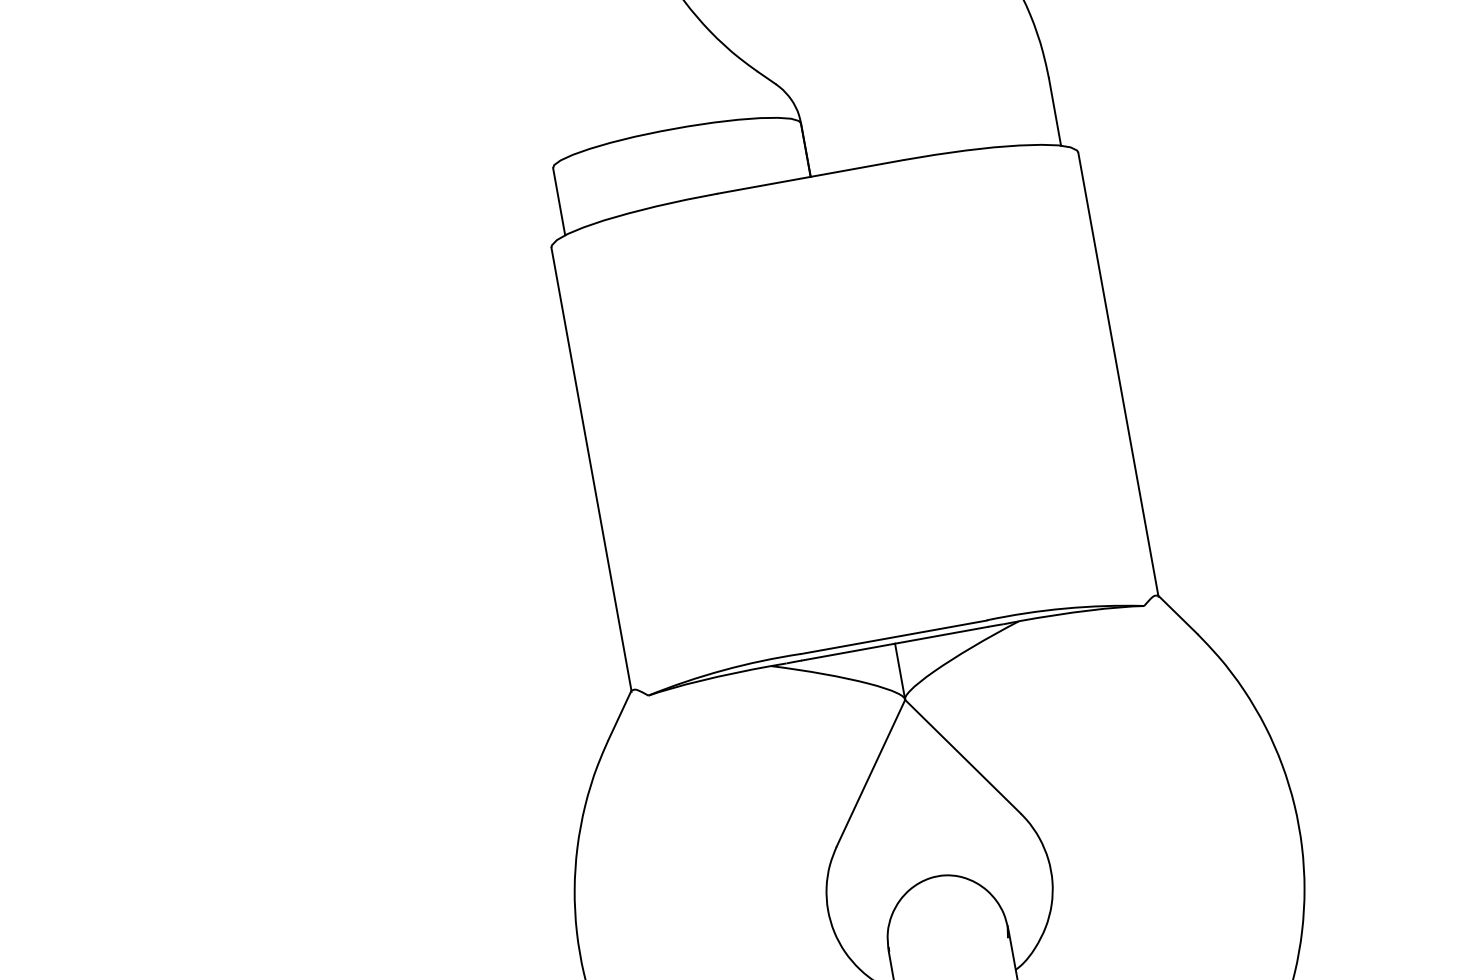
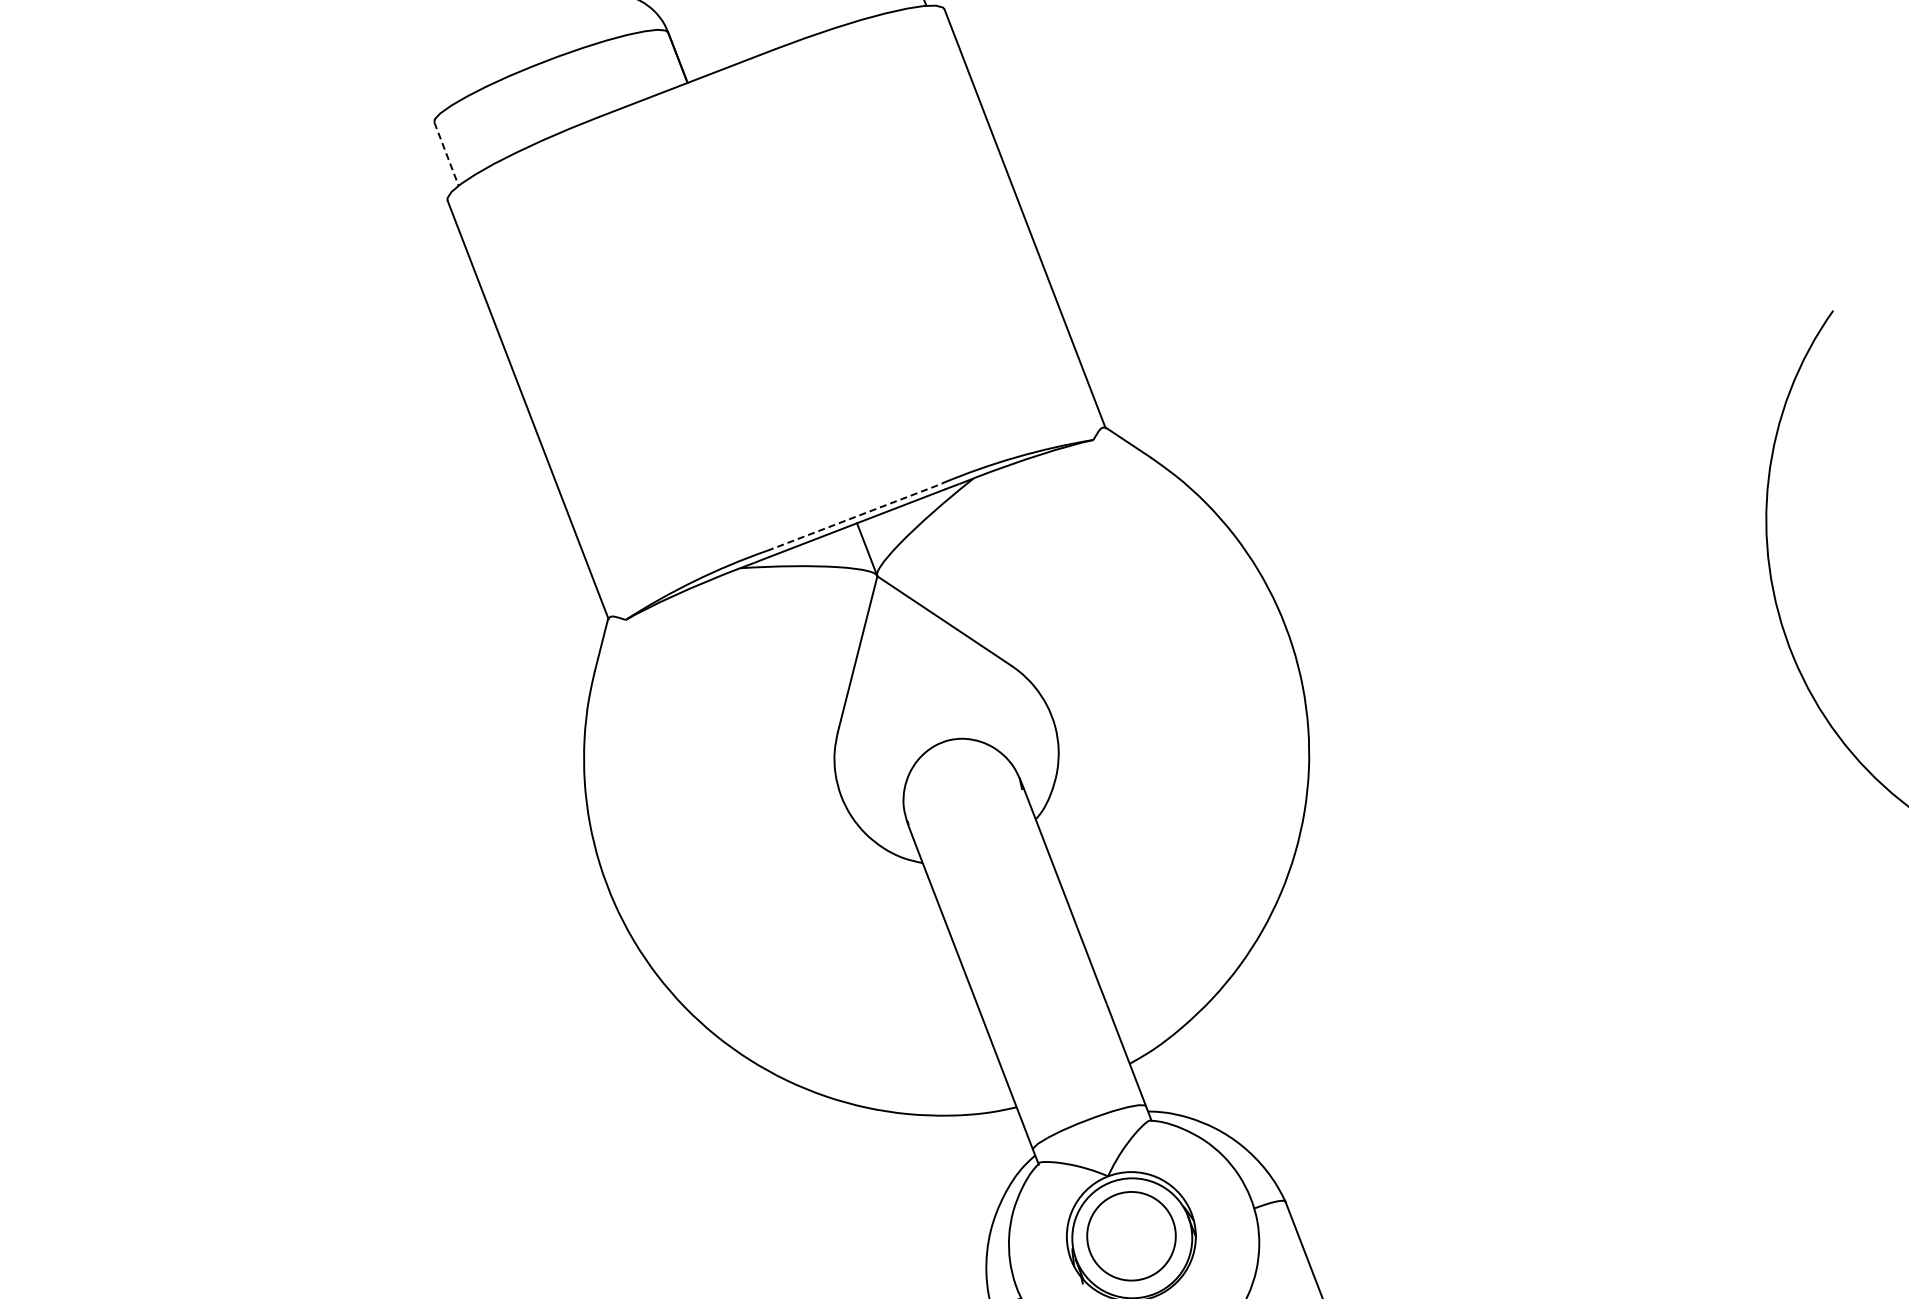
line: (559, 202) -> (446, 154), solid -> dashed
line: (893, 637) -> (854, 517), solid -> dashed

